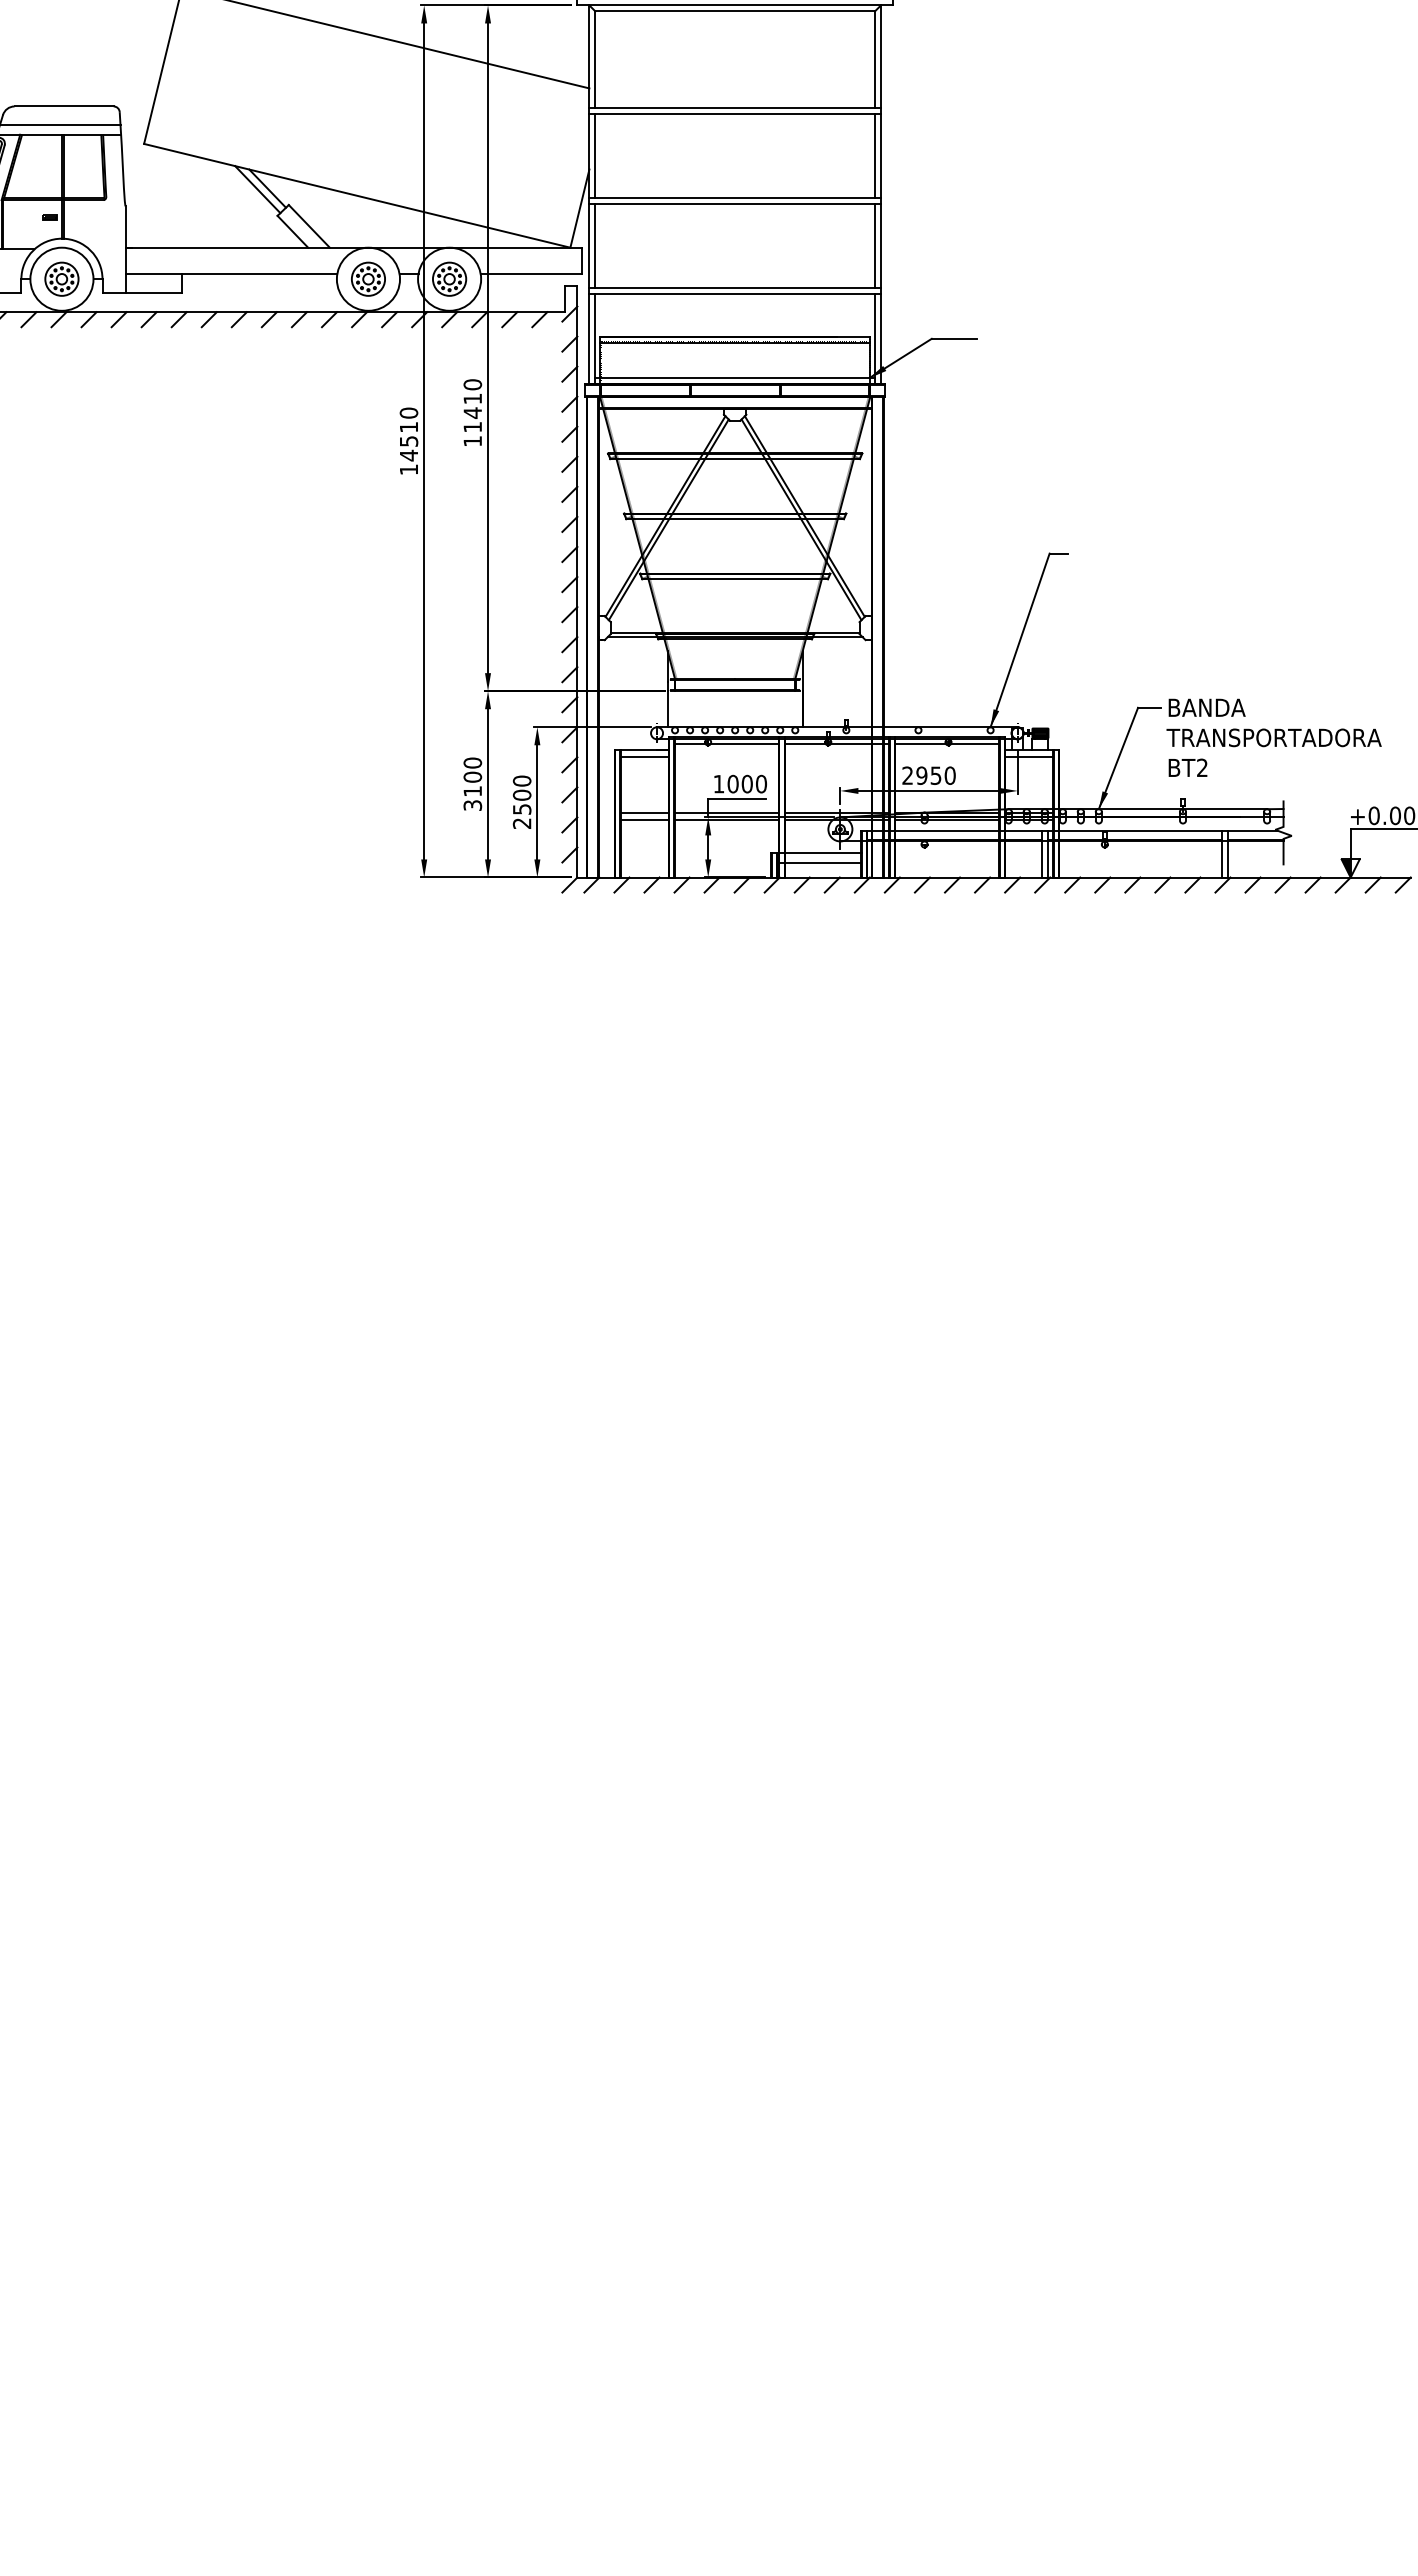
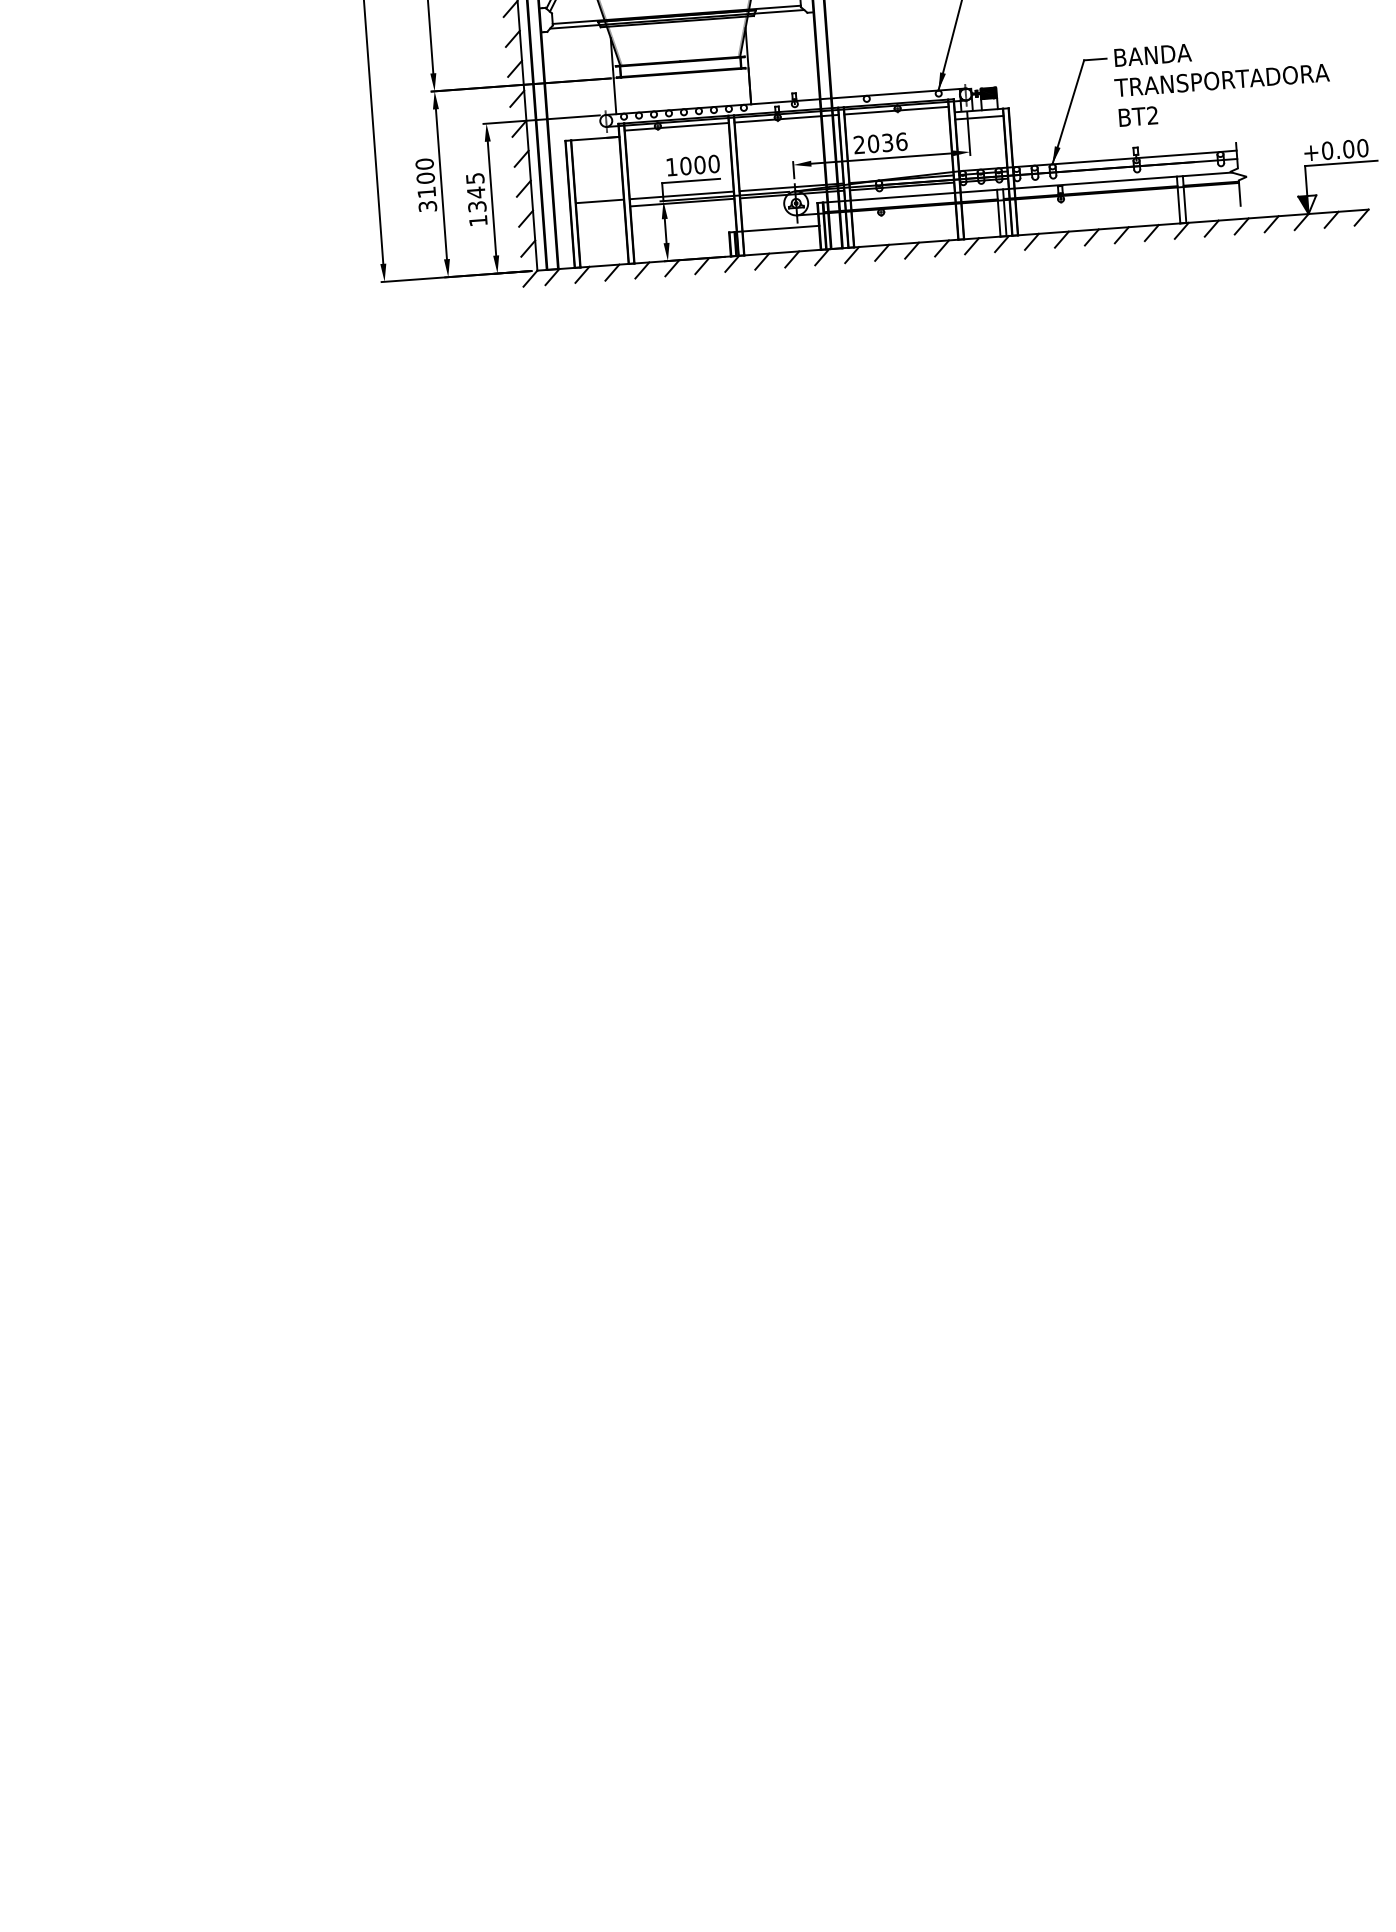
line: (644, 757) -> (595, 146), removed
text: (935, 775) -> (887, 142), 2950 -> 2036
text: (521, 801) -> (476, 198), 2500 -> 1345
line: (644, 820) -> (600, 208), removed
line: (819, 863) -> (777, 238), removed

